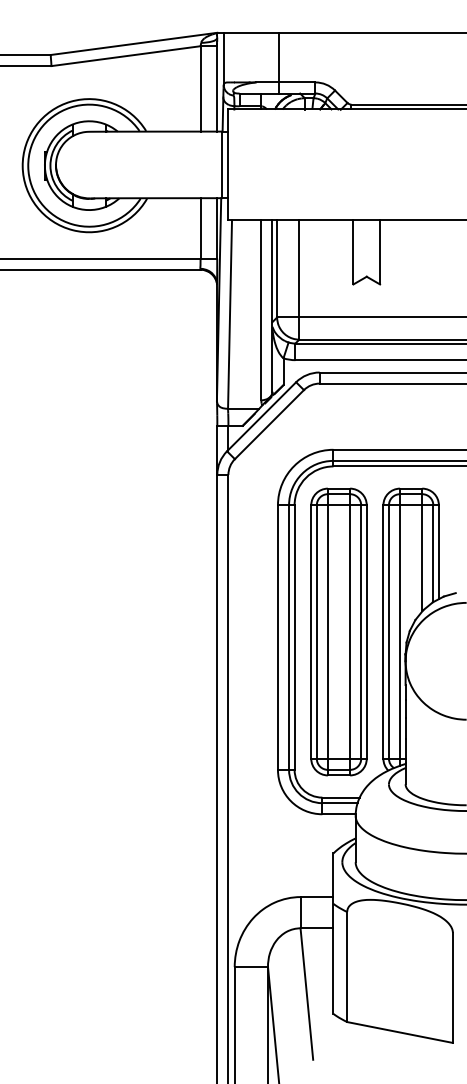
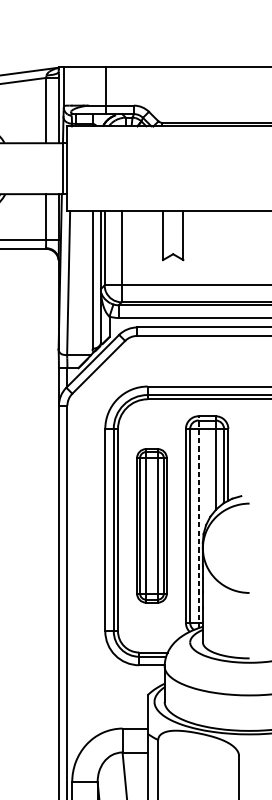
line: (400, 627) -> (198, 522), solid -> dashed
part: (338, 631) -> (151, 525), size x0.7

